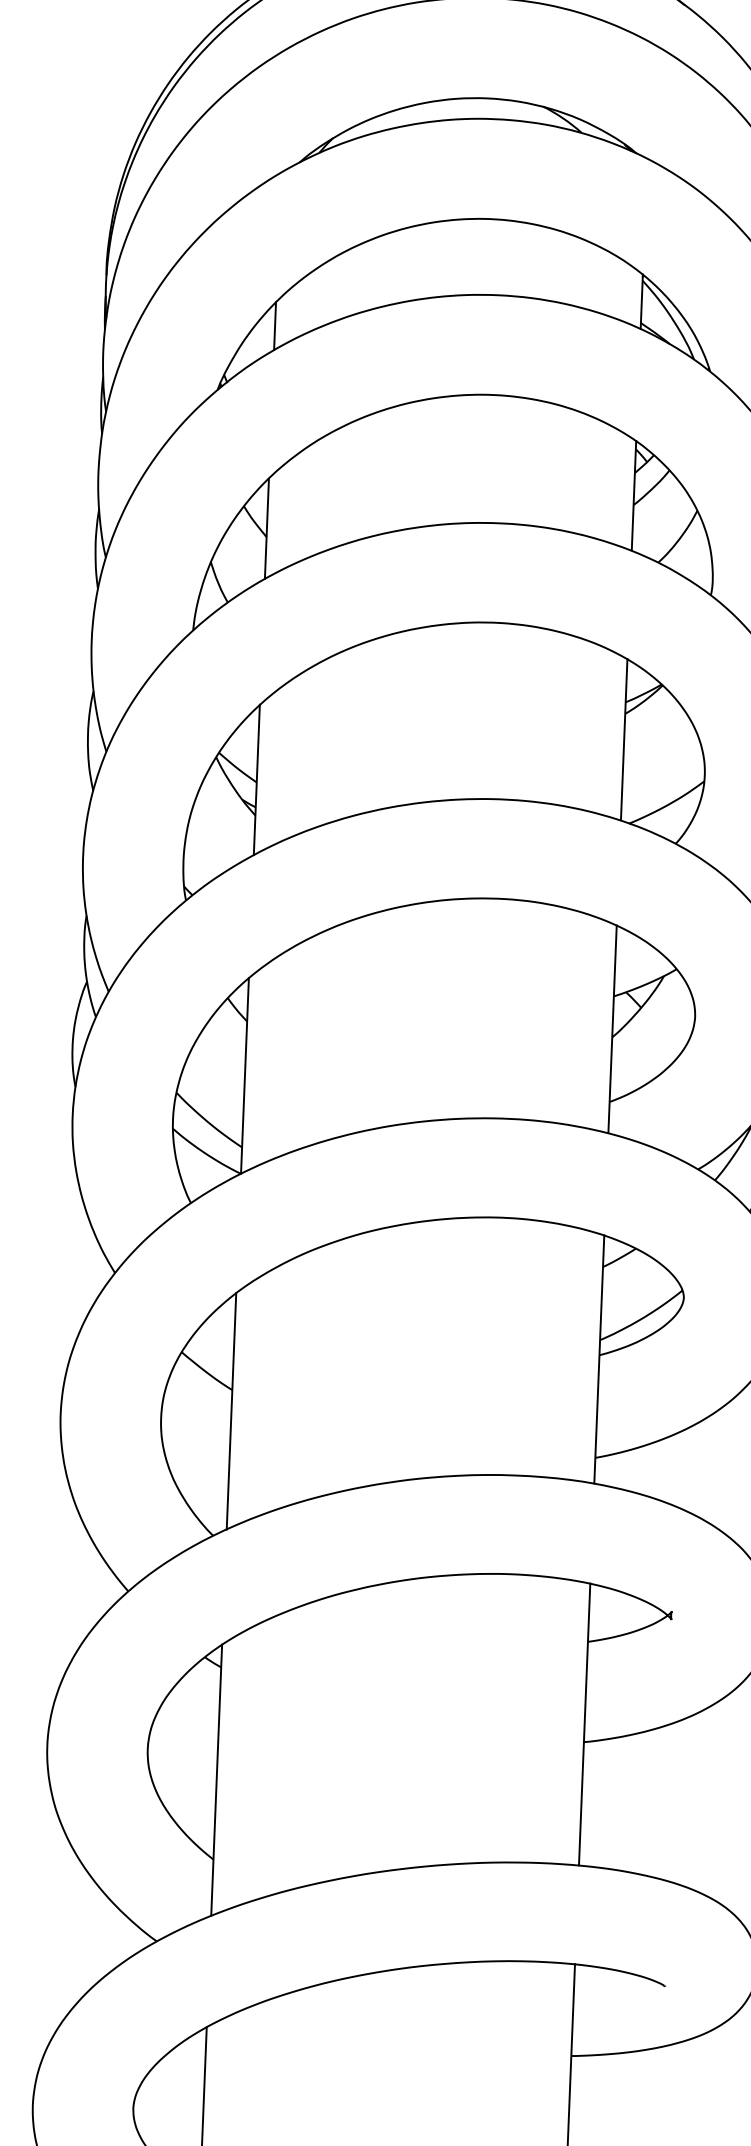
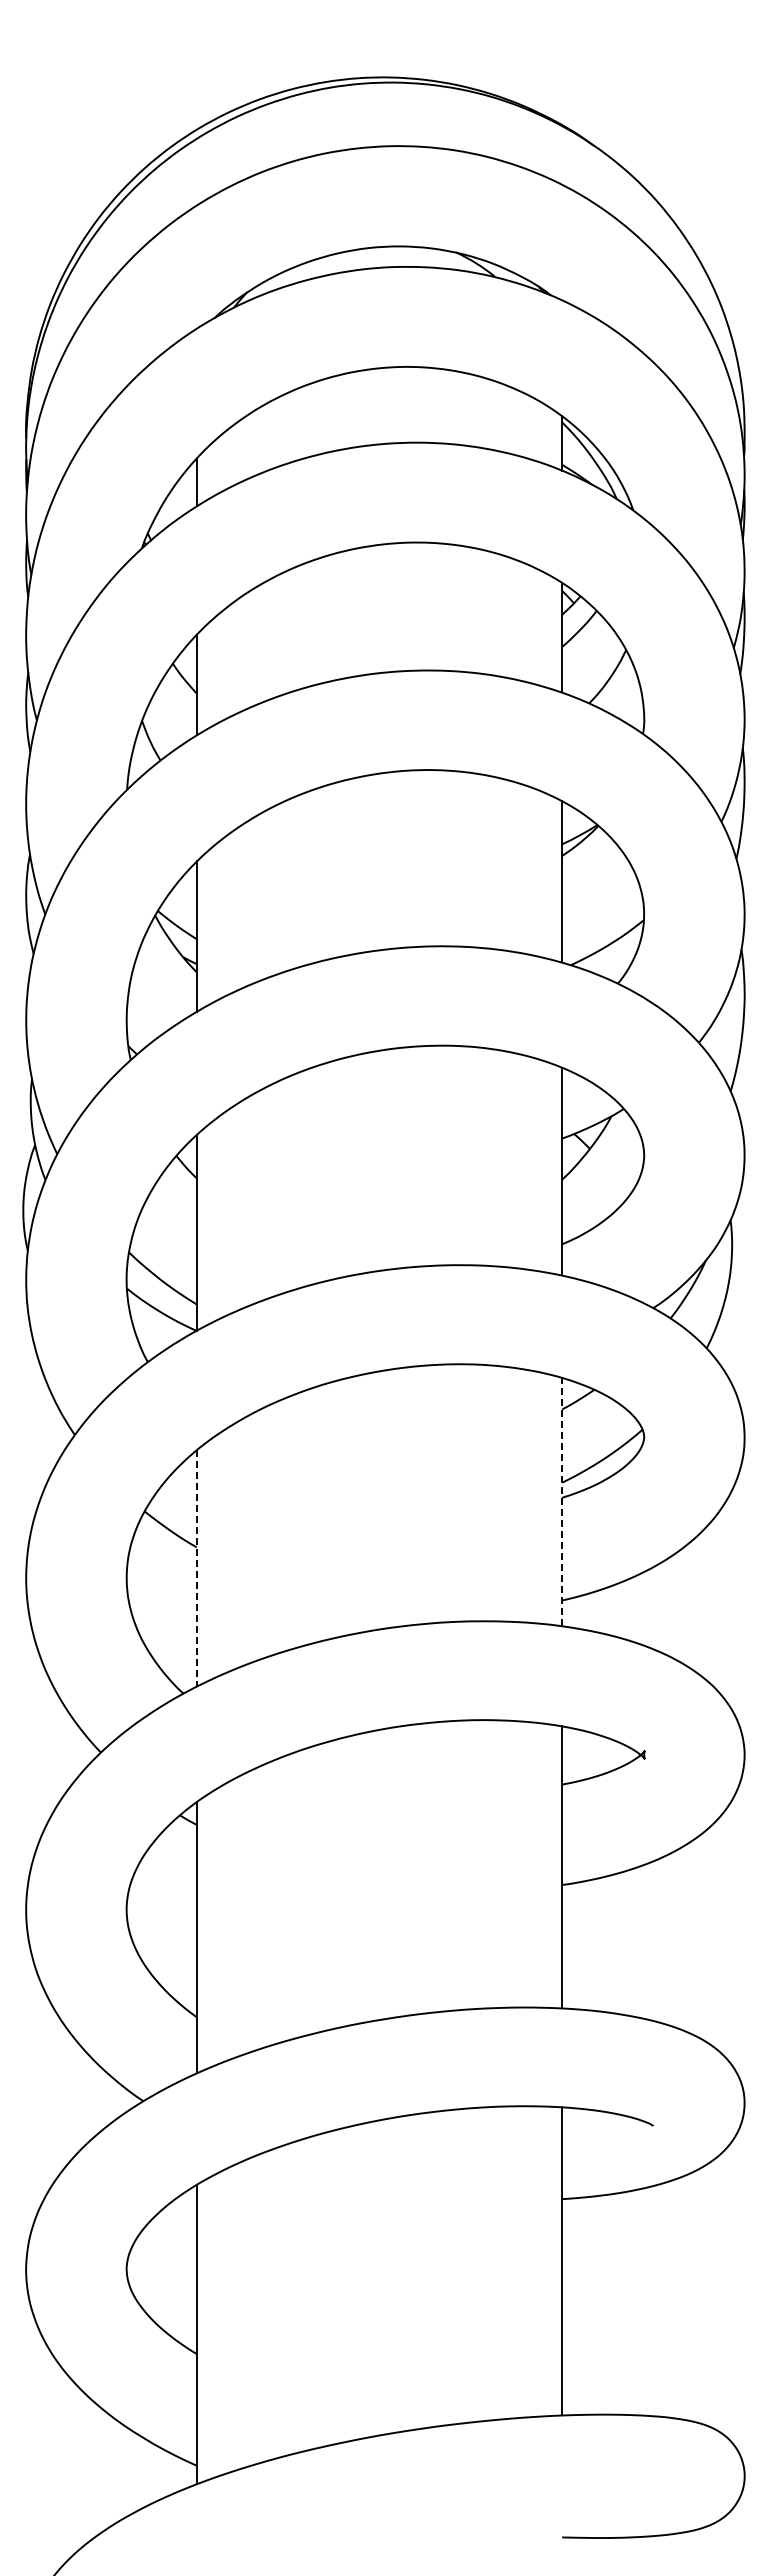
line: (599, 1359) -> (562, 1501), solid -> dashed
line: (231, 1411) -> (196, 1568), solid -> dashed

